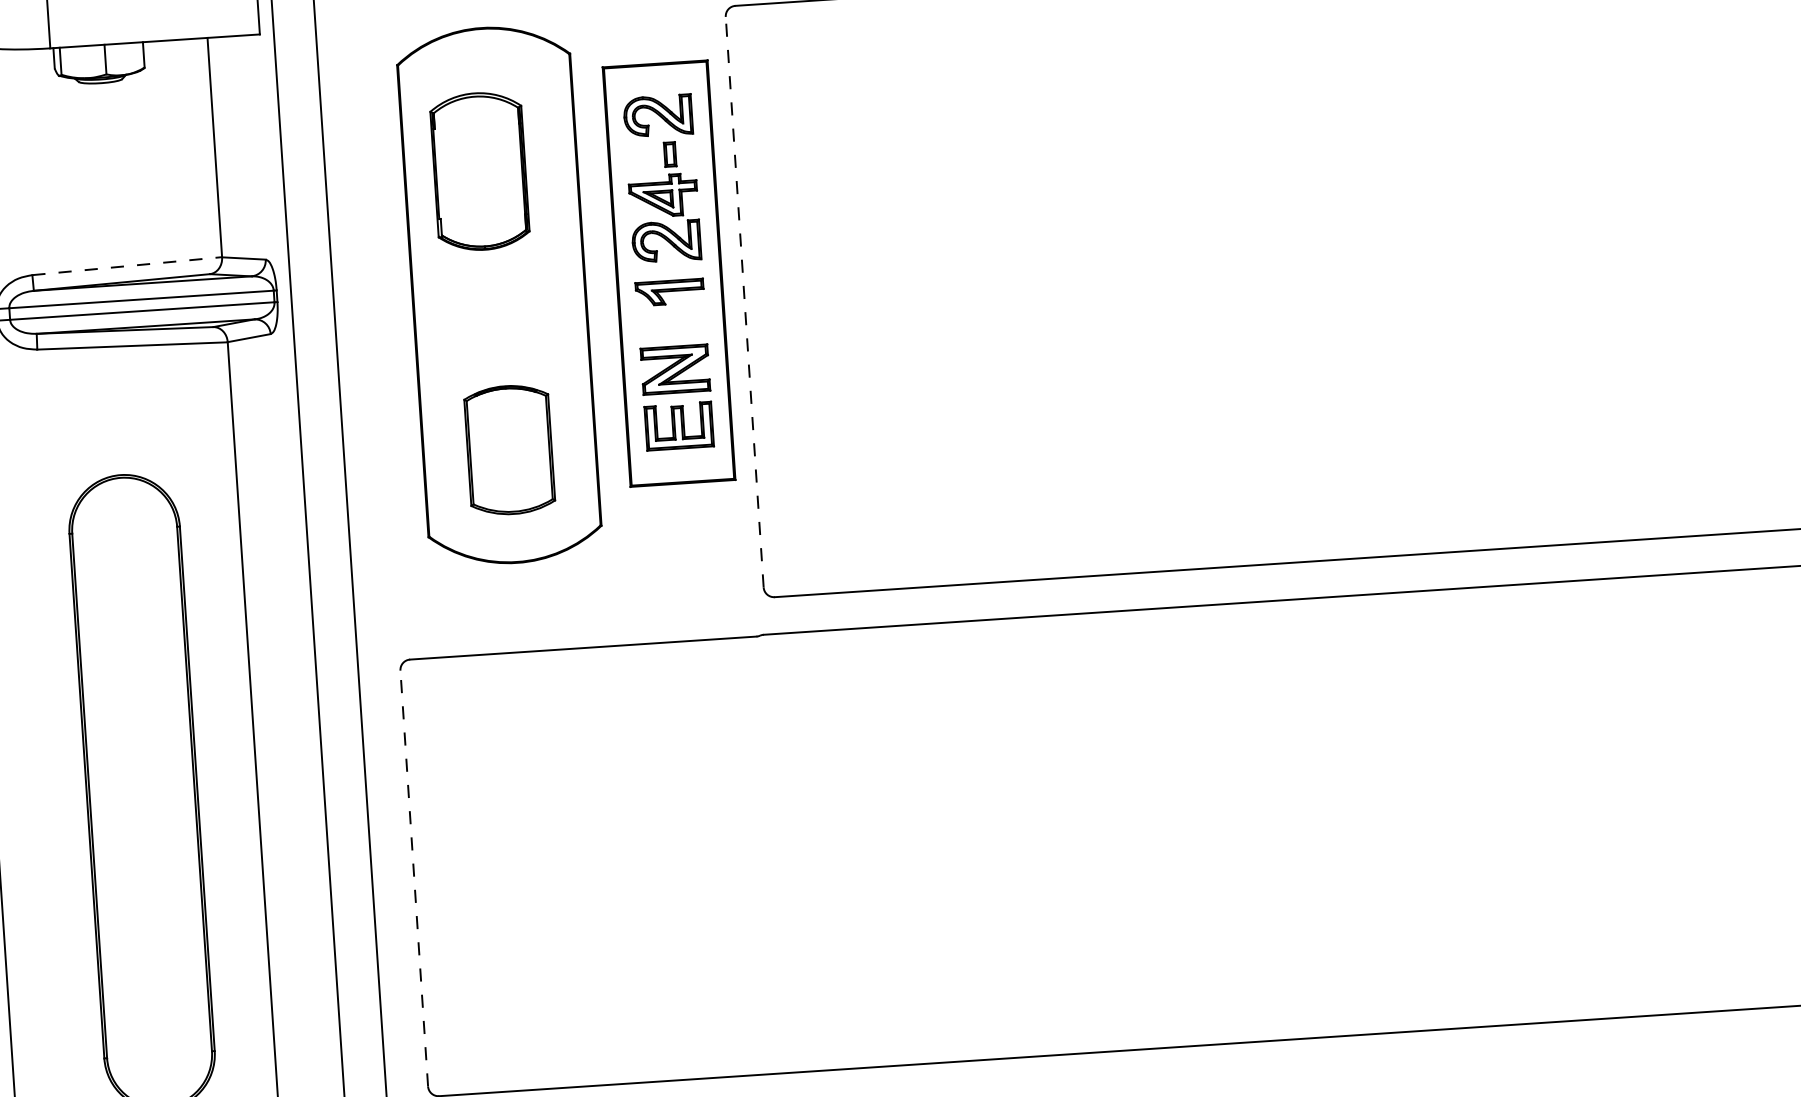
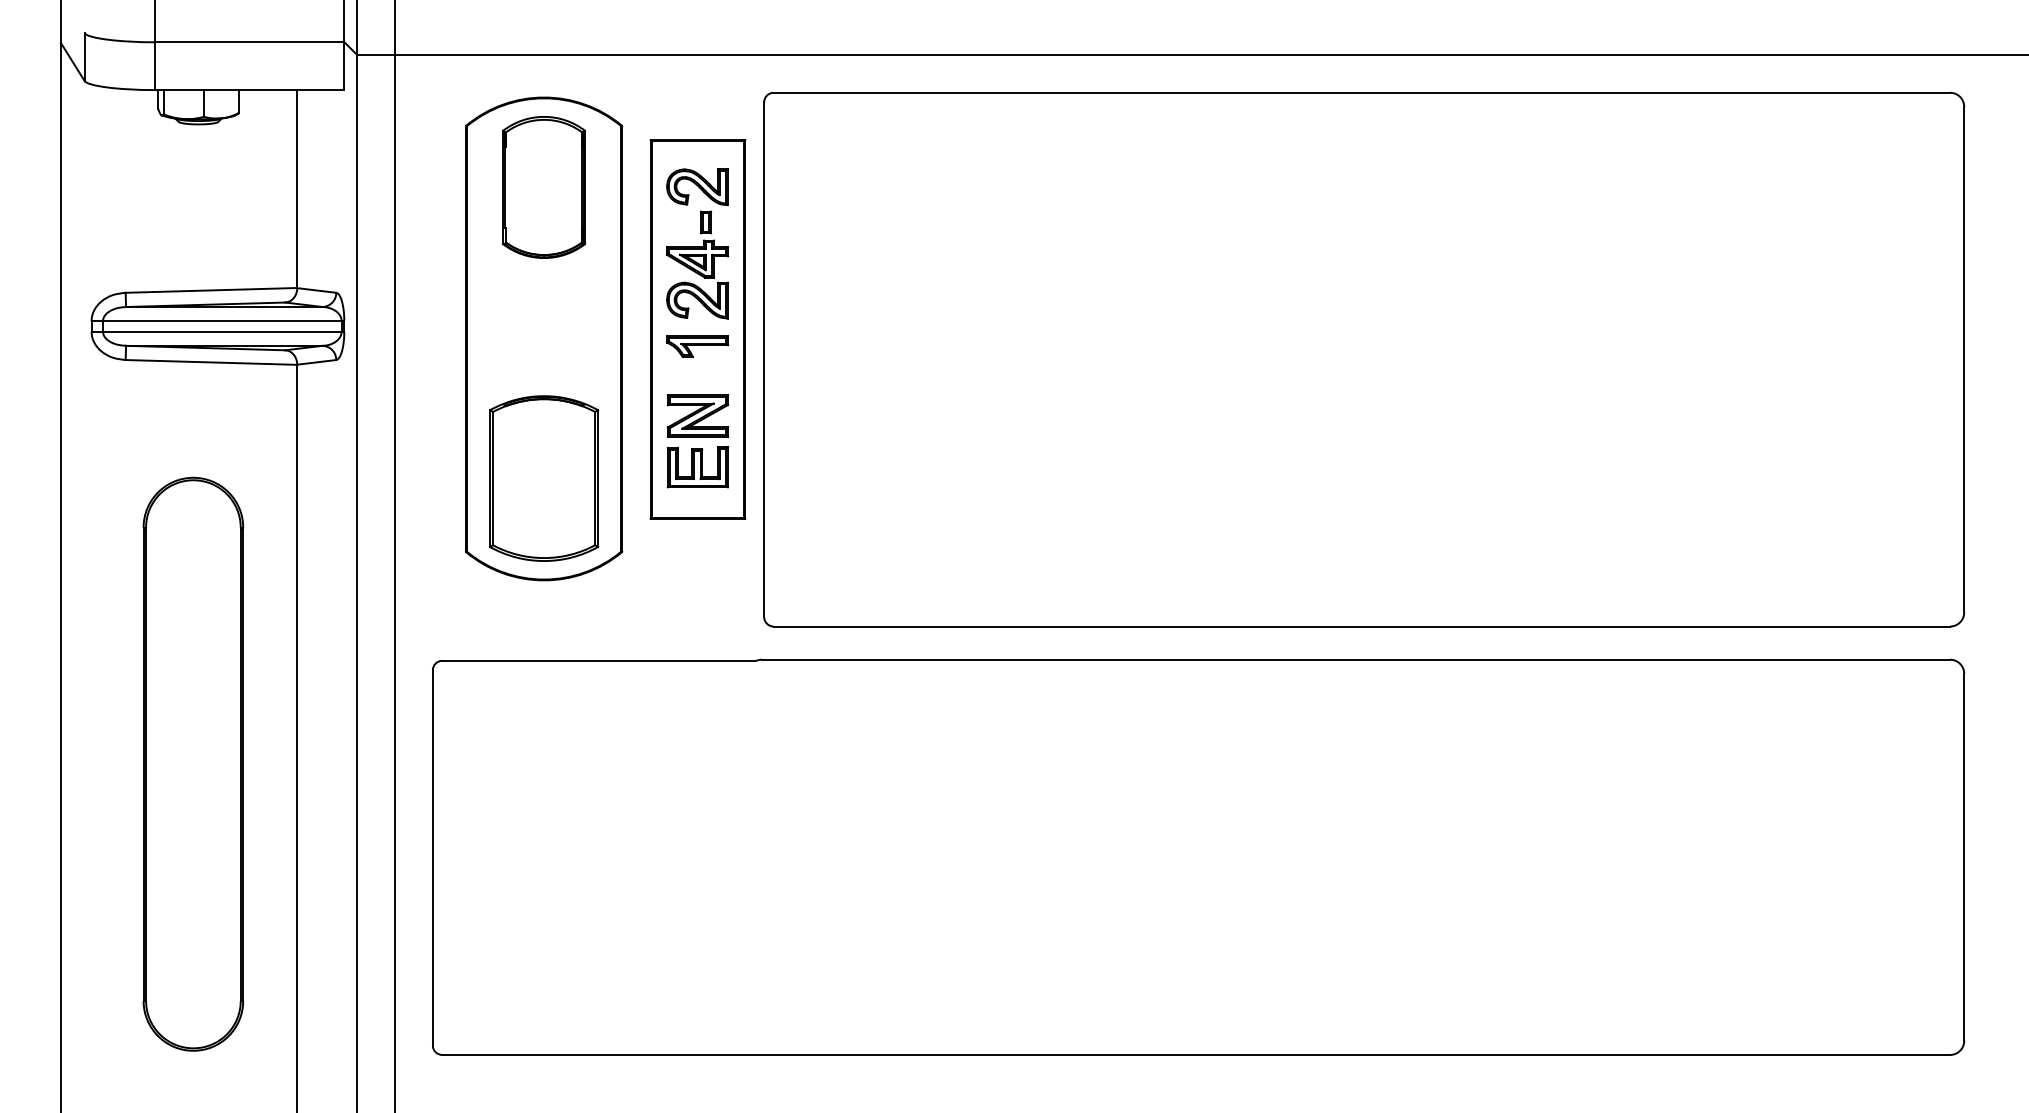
part: (480, 171) -> (544, 187), moved
line: (127, 266) -> (211, 290), dashed -> solid
line: (745, 302) -> (764, 359), dashed -> solid
part: (510, 450) -> (544, 478), size x1.43
line: (413, 878) -> (432, 857), dashed -> solid

